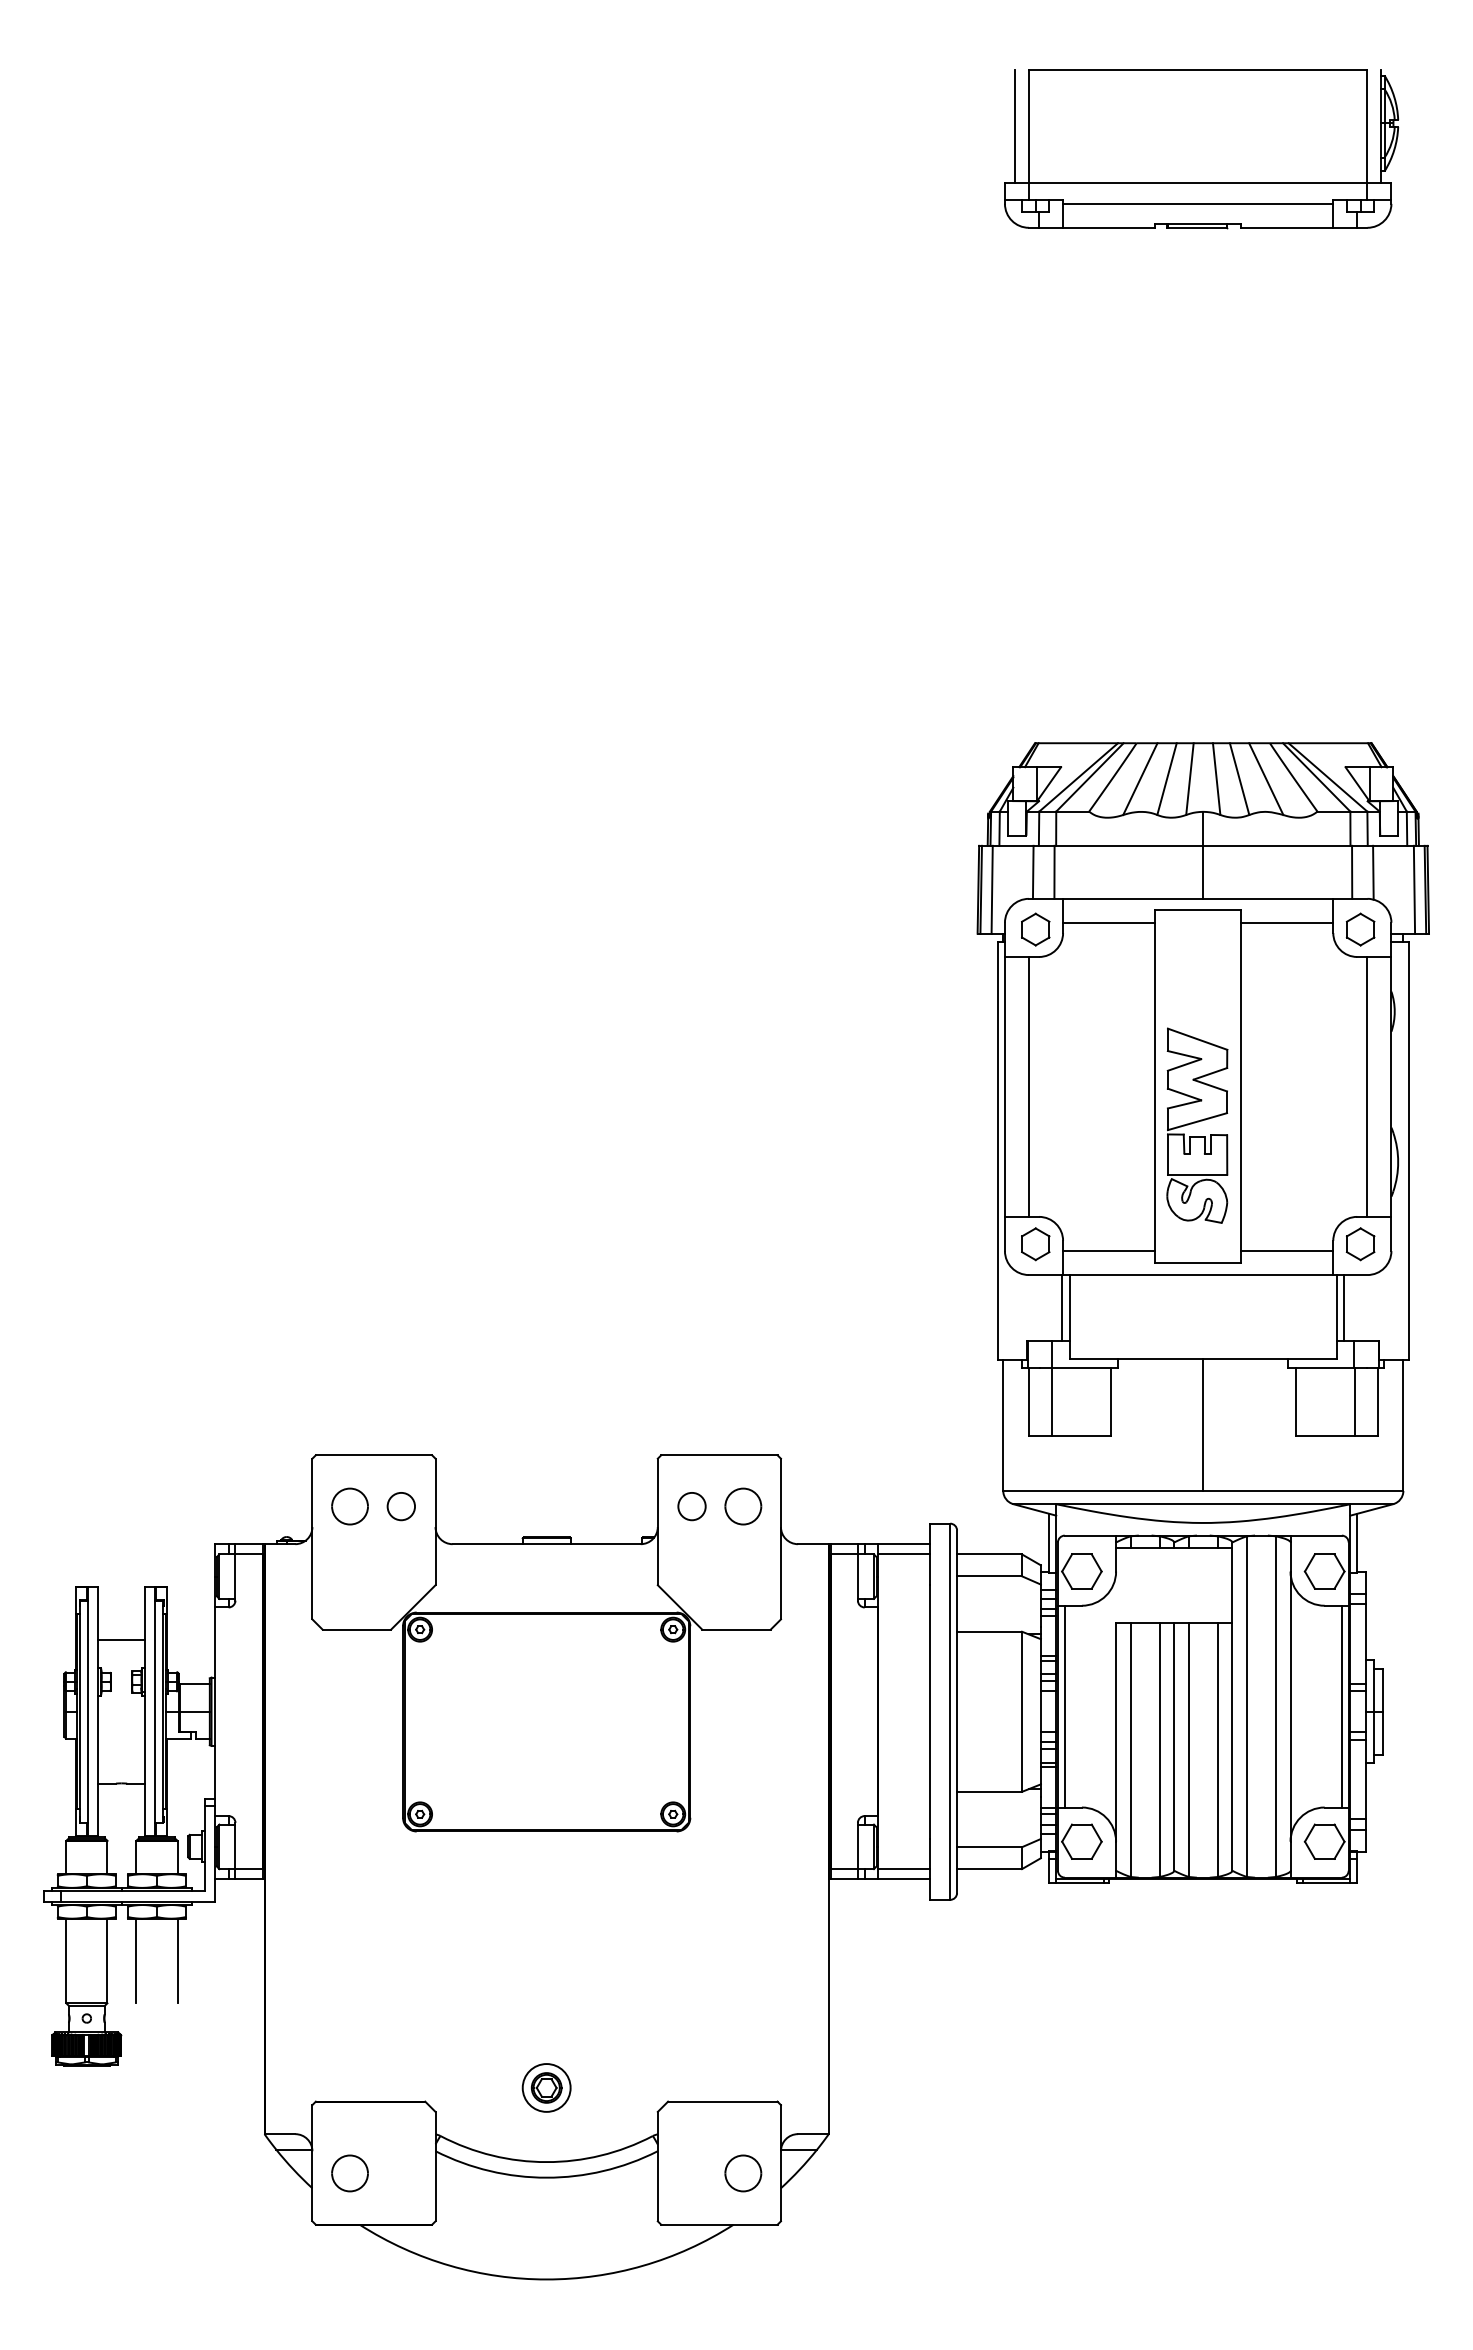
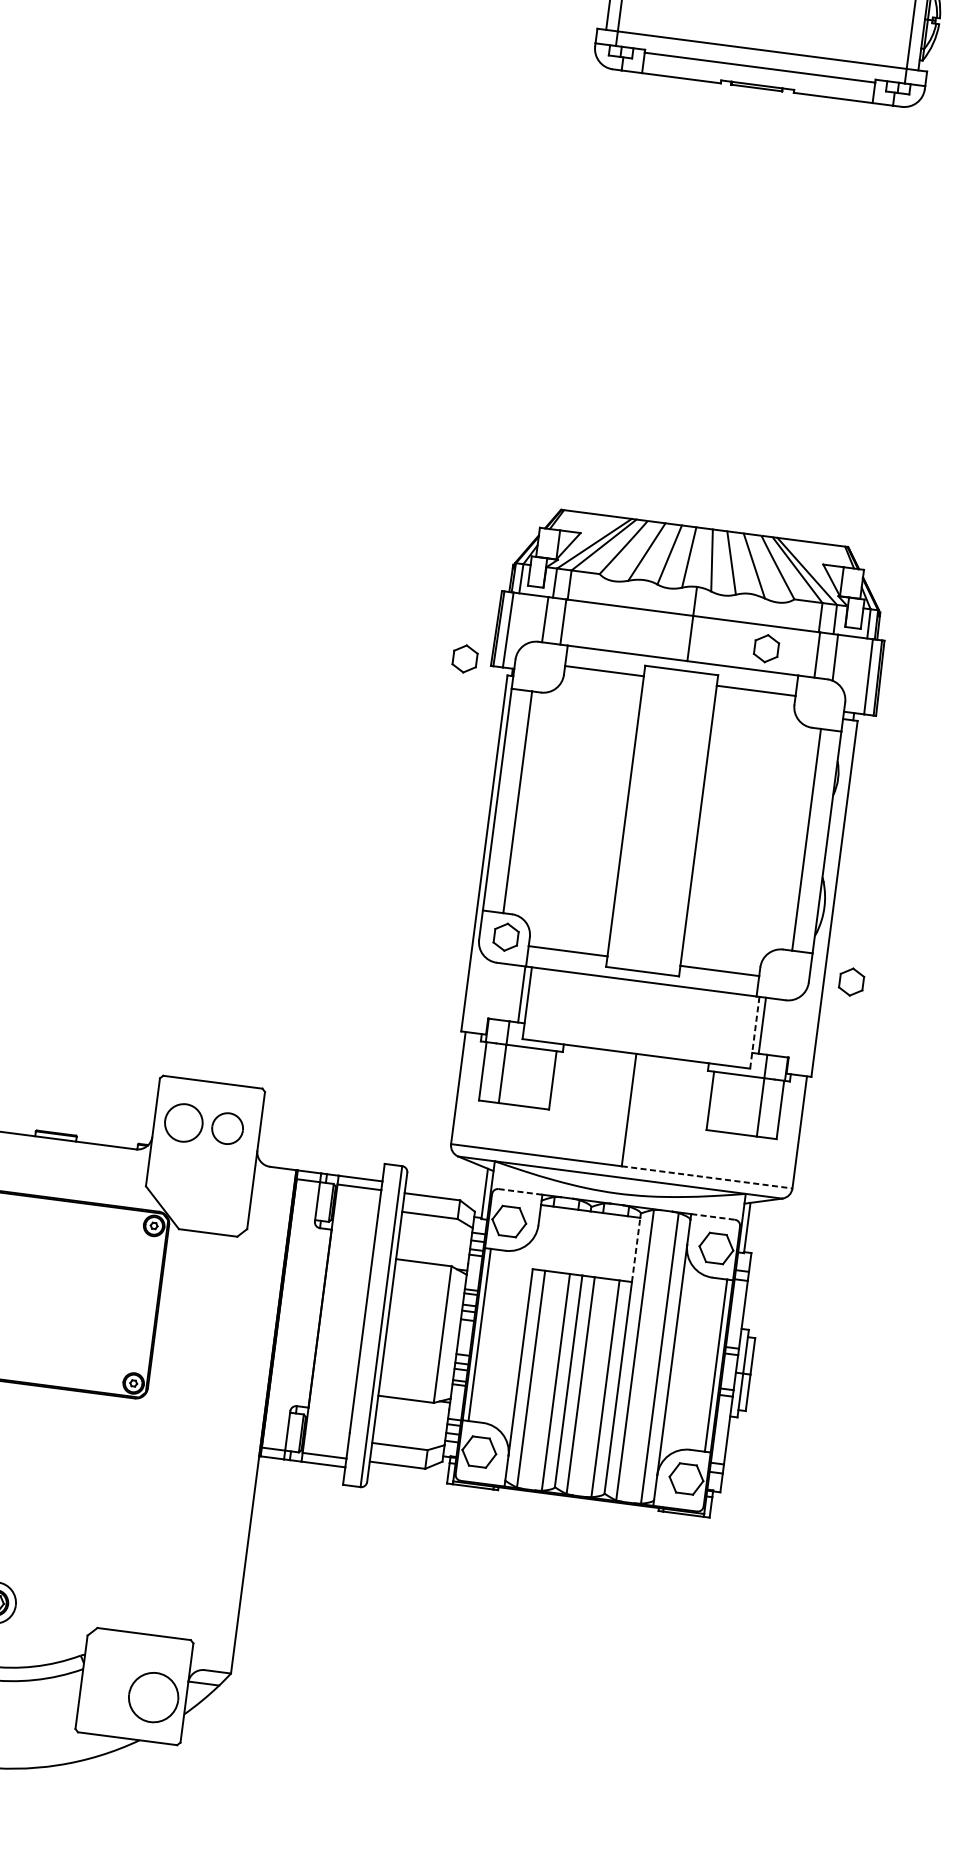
part: (1035, 929) -> (464, 658), moved
part: (1360, 929) -> (766, 648), moved
part: (1197, 1125) -> (657, 853), removed
part: (1360, 1244) -> (851, 982), moved
line: (1336, 1316) -> (754, 1032), solid -> dashed
line: (1303, 1490) -> (707, 1177), solid -> dashed
circle: (691, 1506) -> (183, 1122), size x1.6
line: (1090, 1535) -> (520, 1191), solid -> dashed
line: (1316, 1535) -> (713, 1216), solid -> dashed
line: (1232, 1585) -> (636, 1250), solid -> dashed
part: (743, 2173) -> (153, 1697), size x1.6

